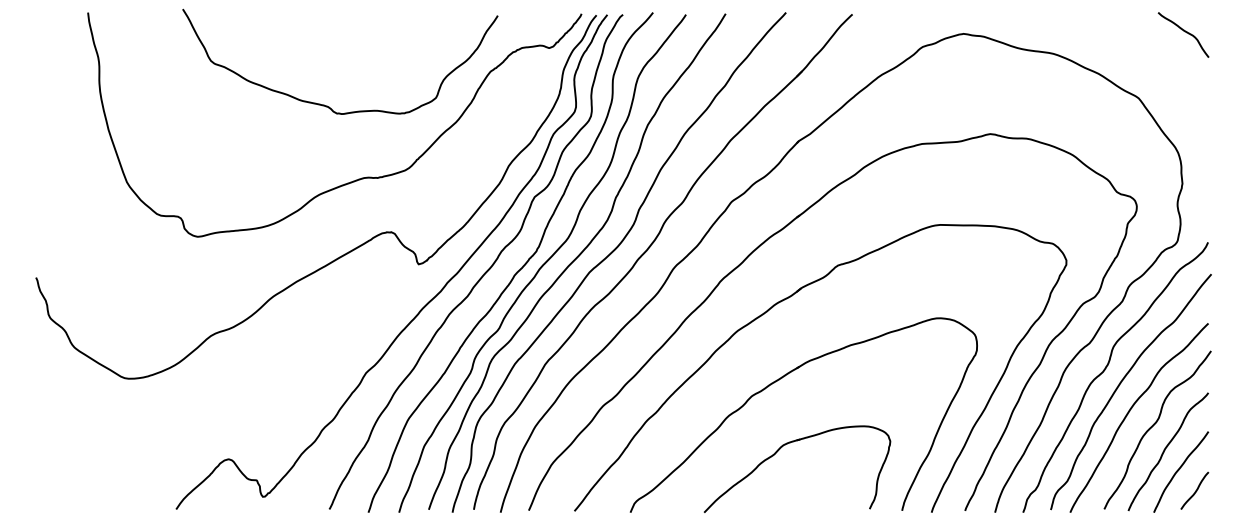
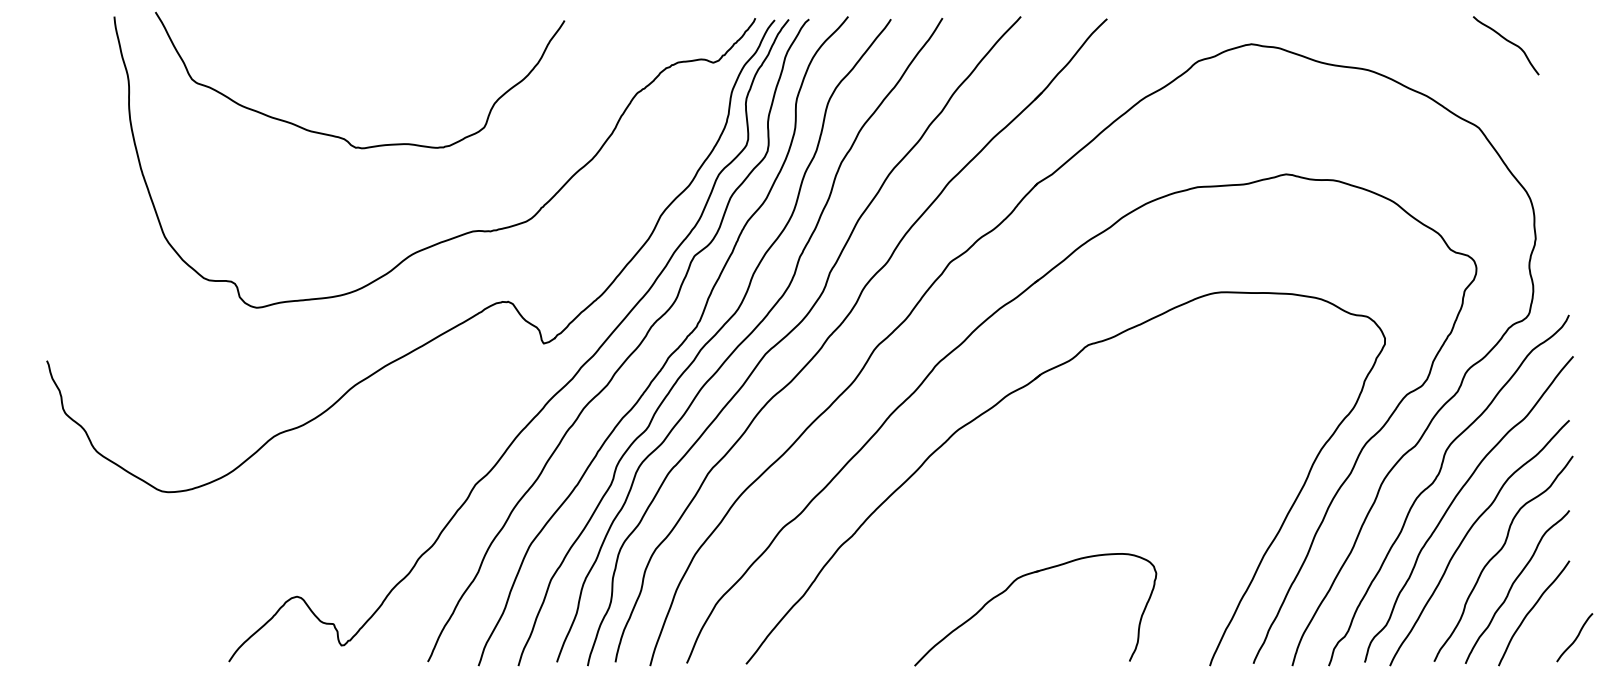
curve: (1185, 32) -> (1508, 42), moved
curve: (326, 105) -> (342, 137), moved
part: (780, 379) -> (1013, 493), removed
curve: (1195, 490) -> (1575, 637), moved

